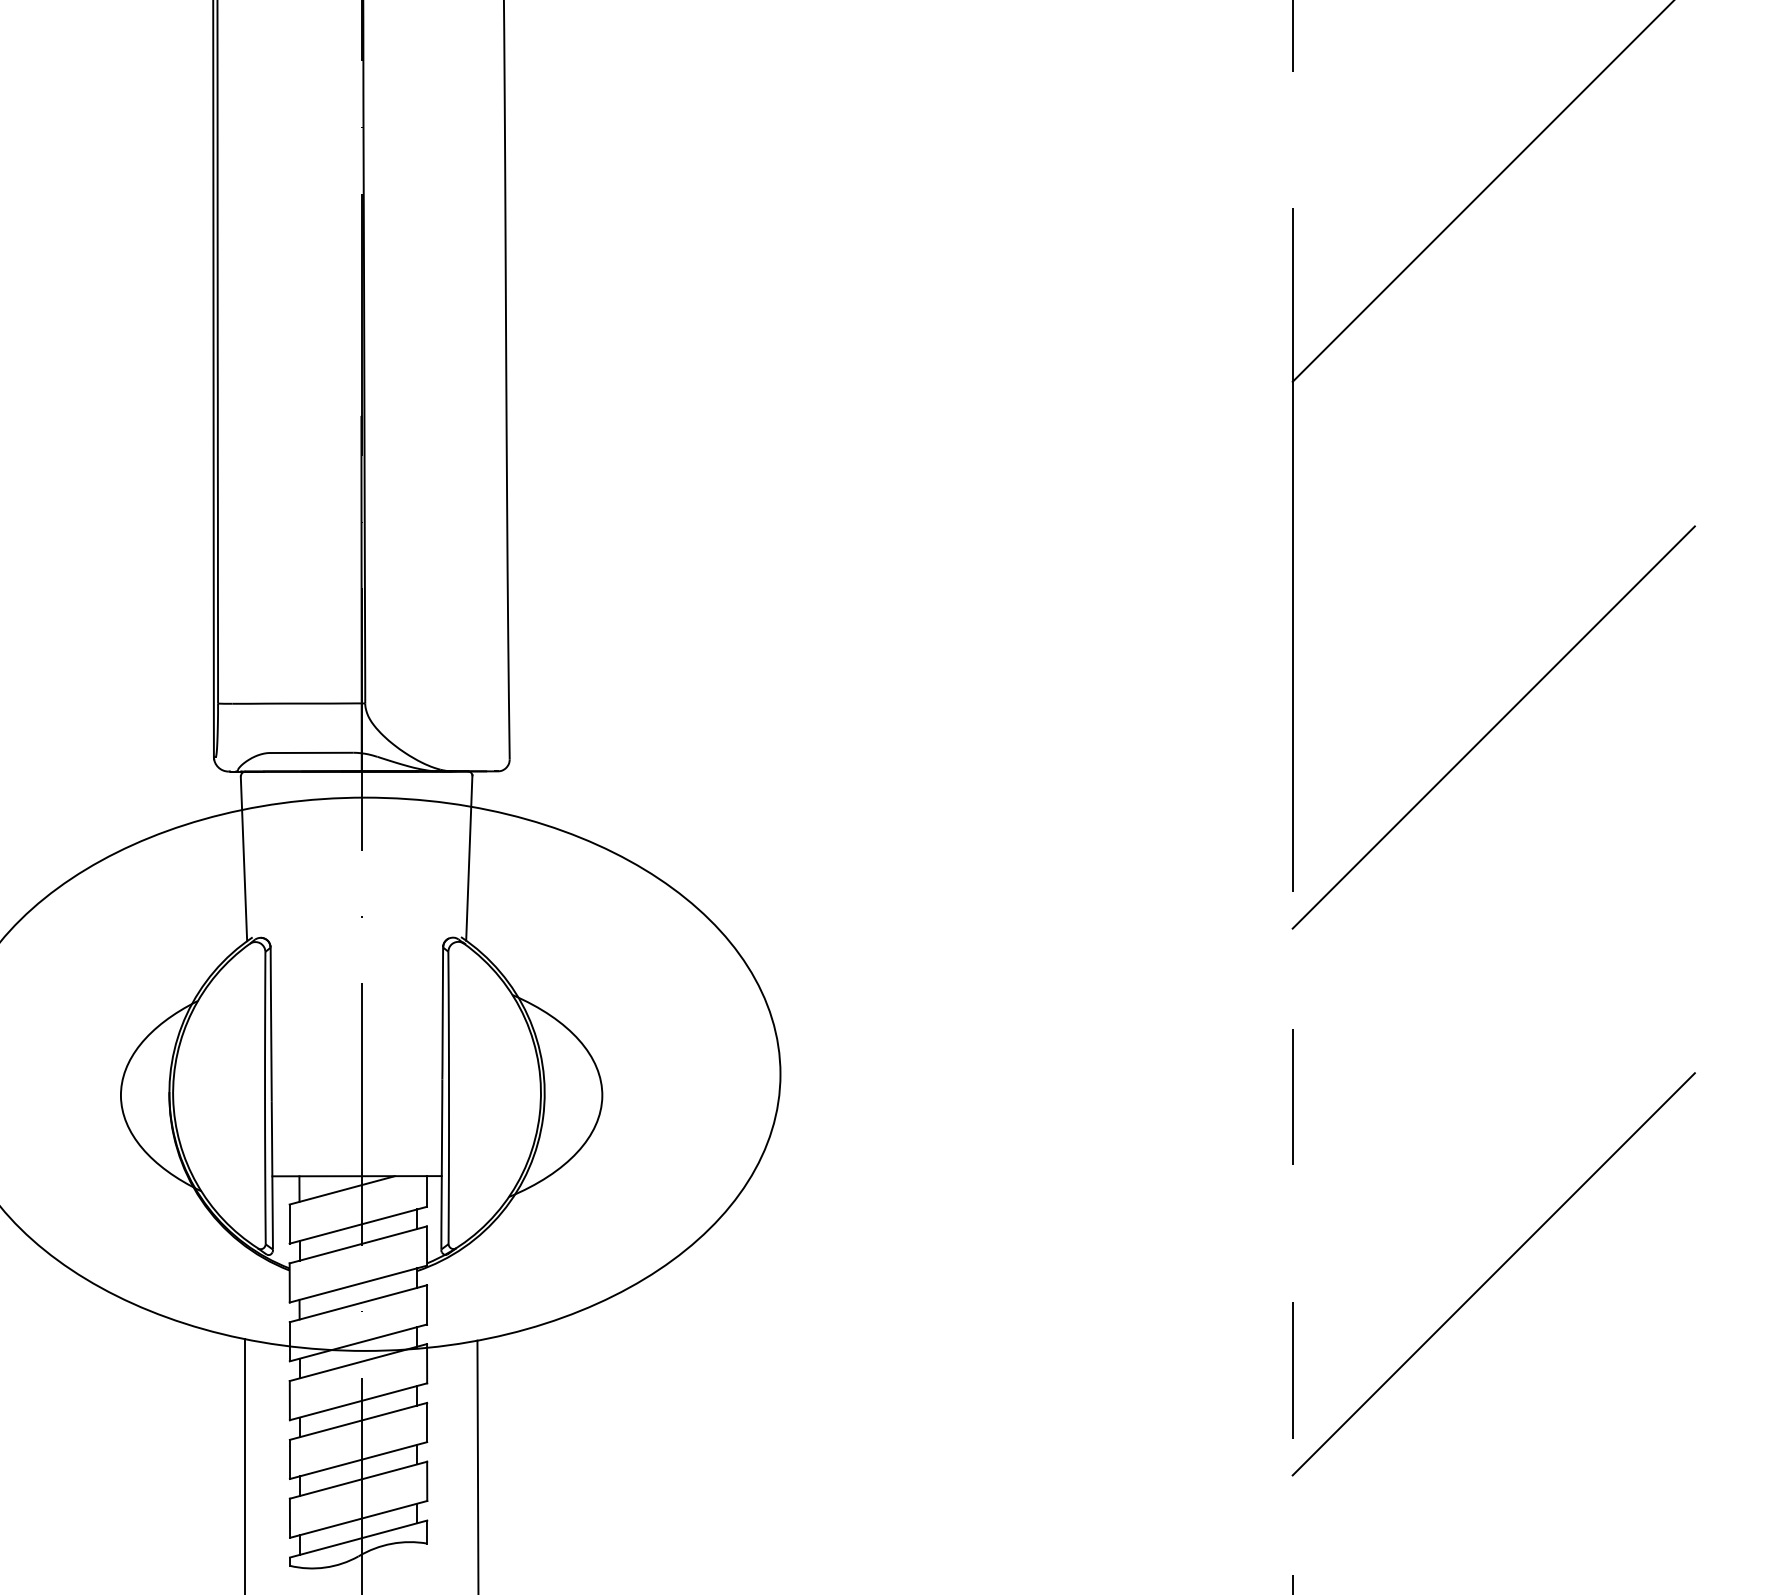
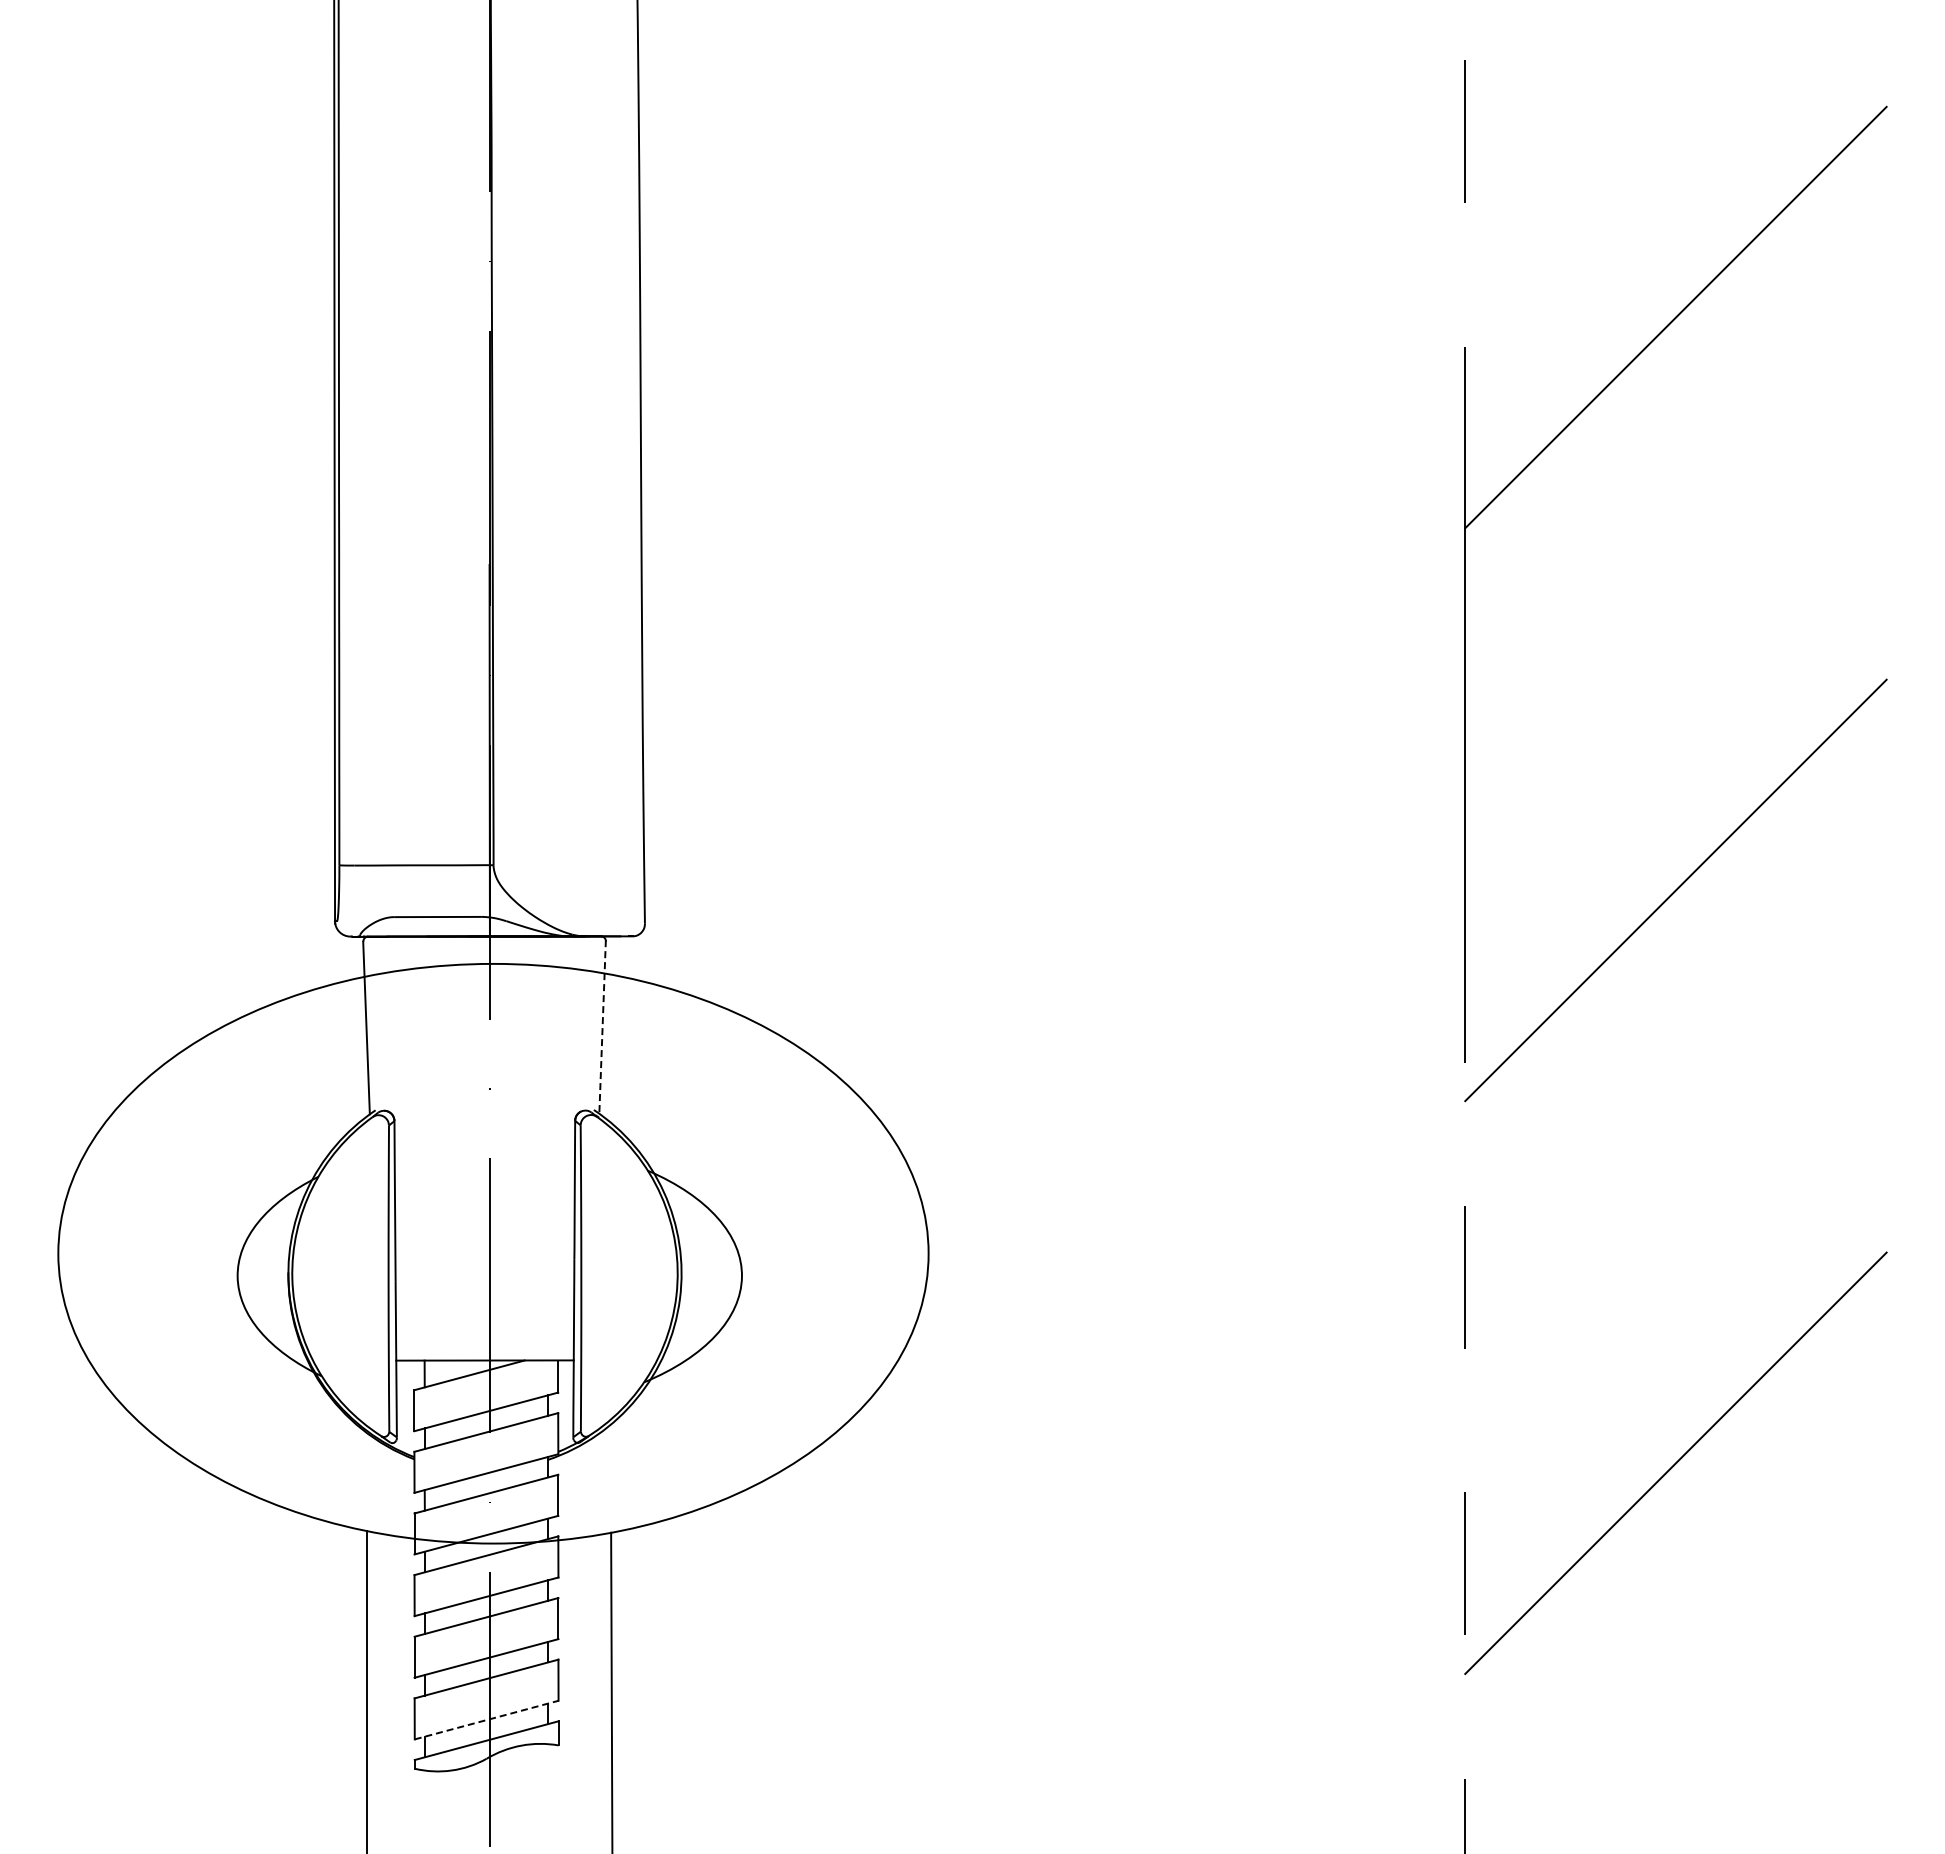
line: (469, 858) -> (602, 1027), solid -> dashed
line: (359, 1518) -> (487, 1719), solid -> dashed

